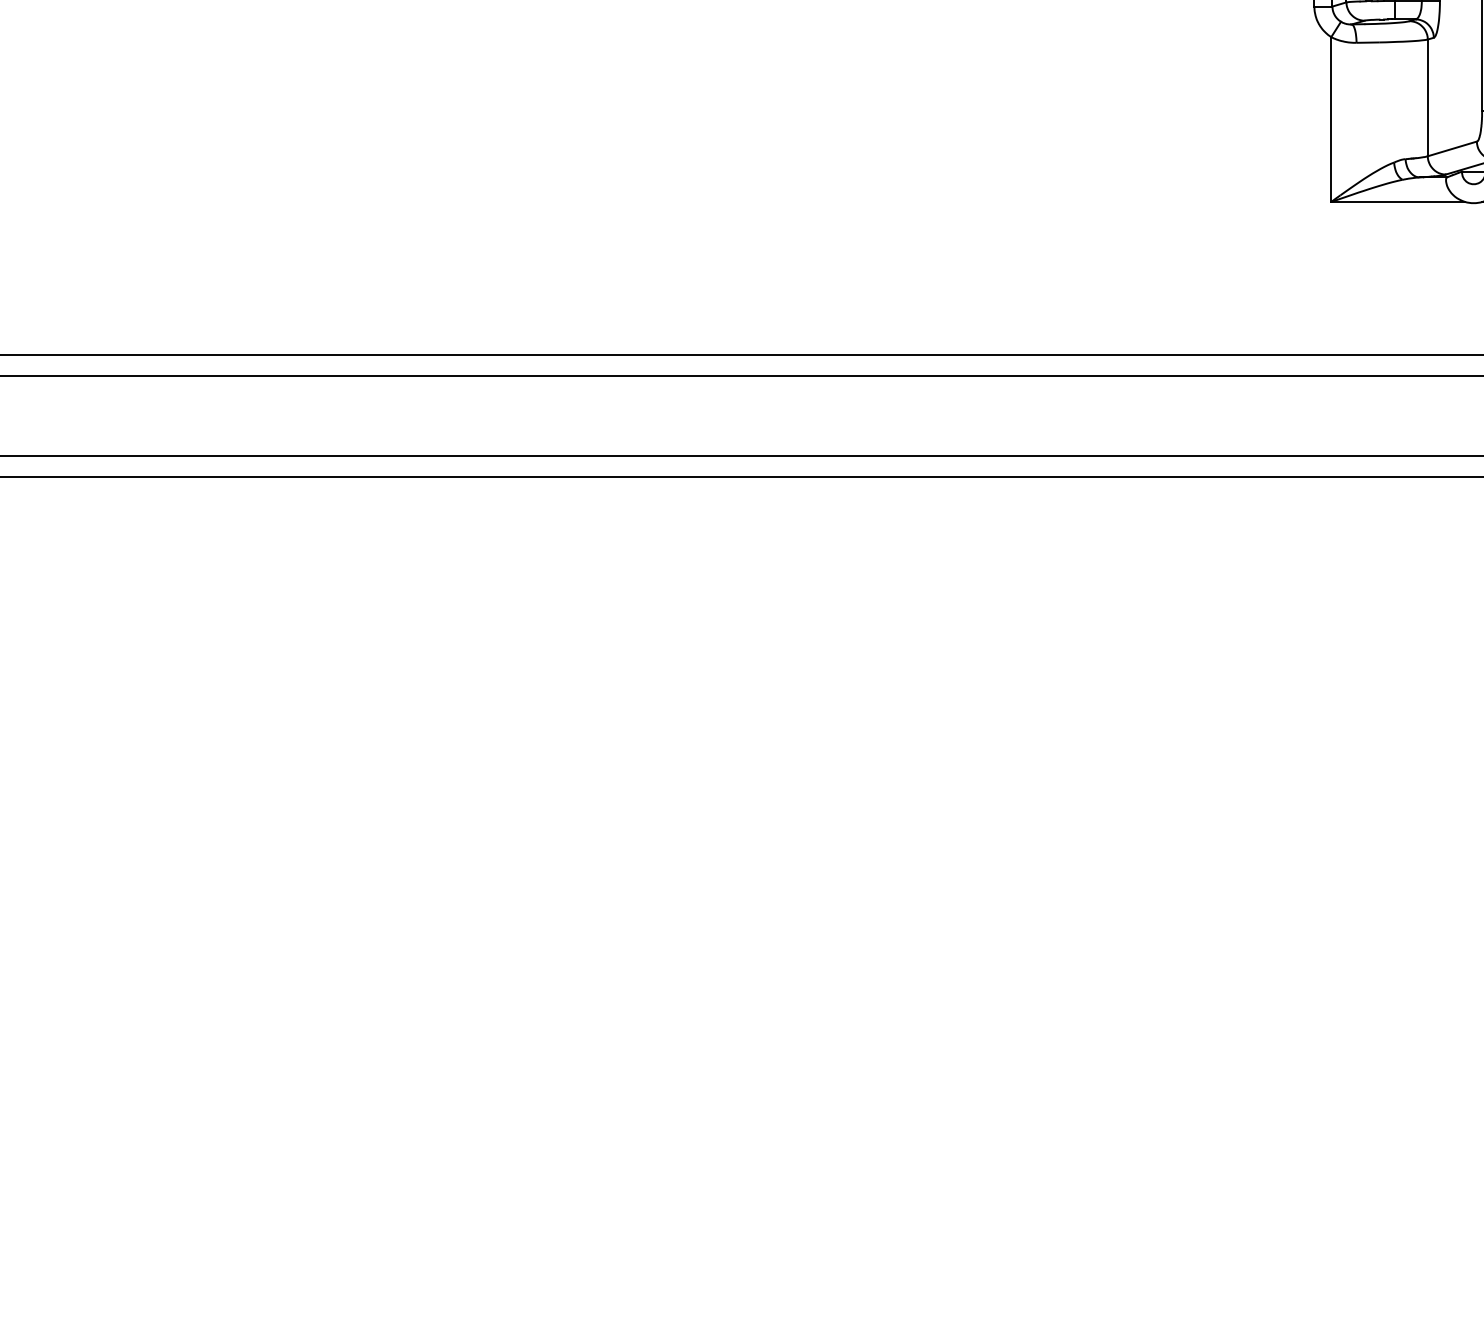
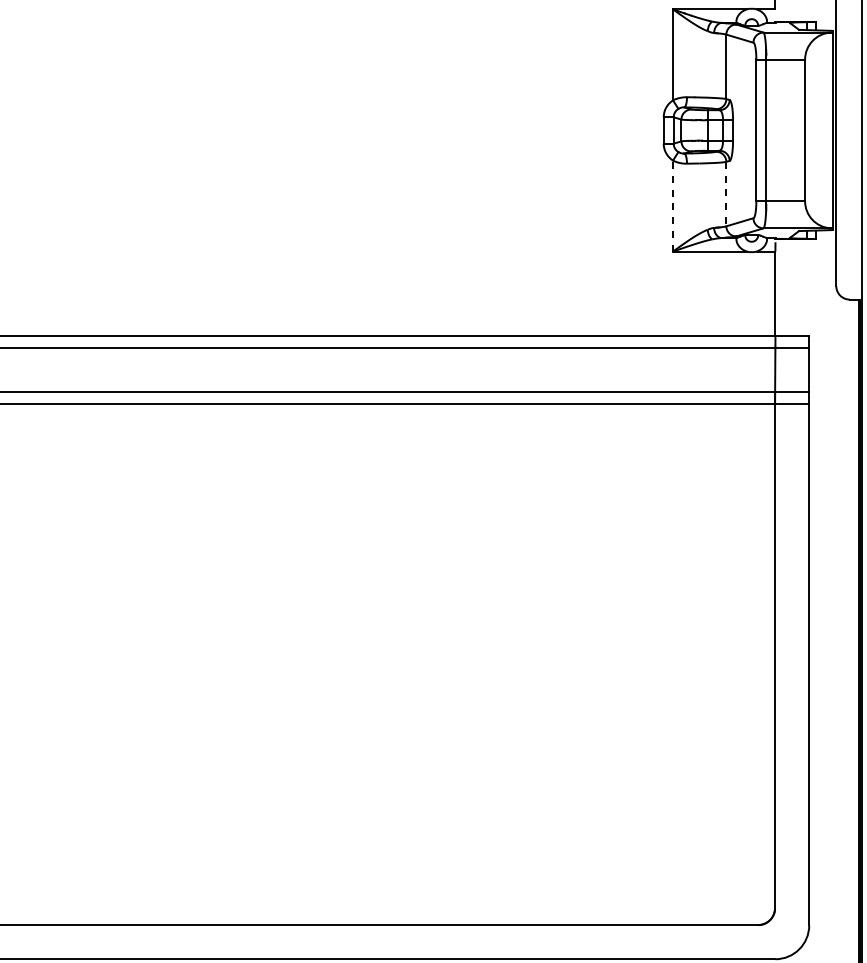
line: (1428, 98) -> (726, 194), solid -> dashed
line: (1332, 118) -> (673, 205), solid -> dashed

